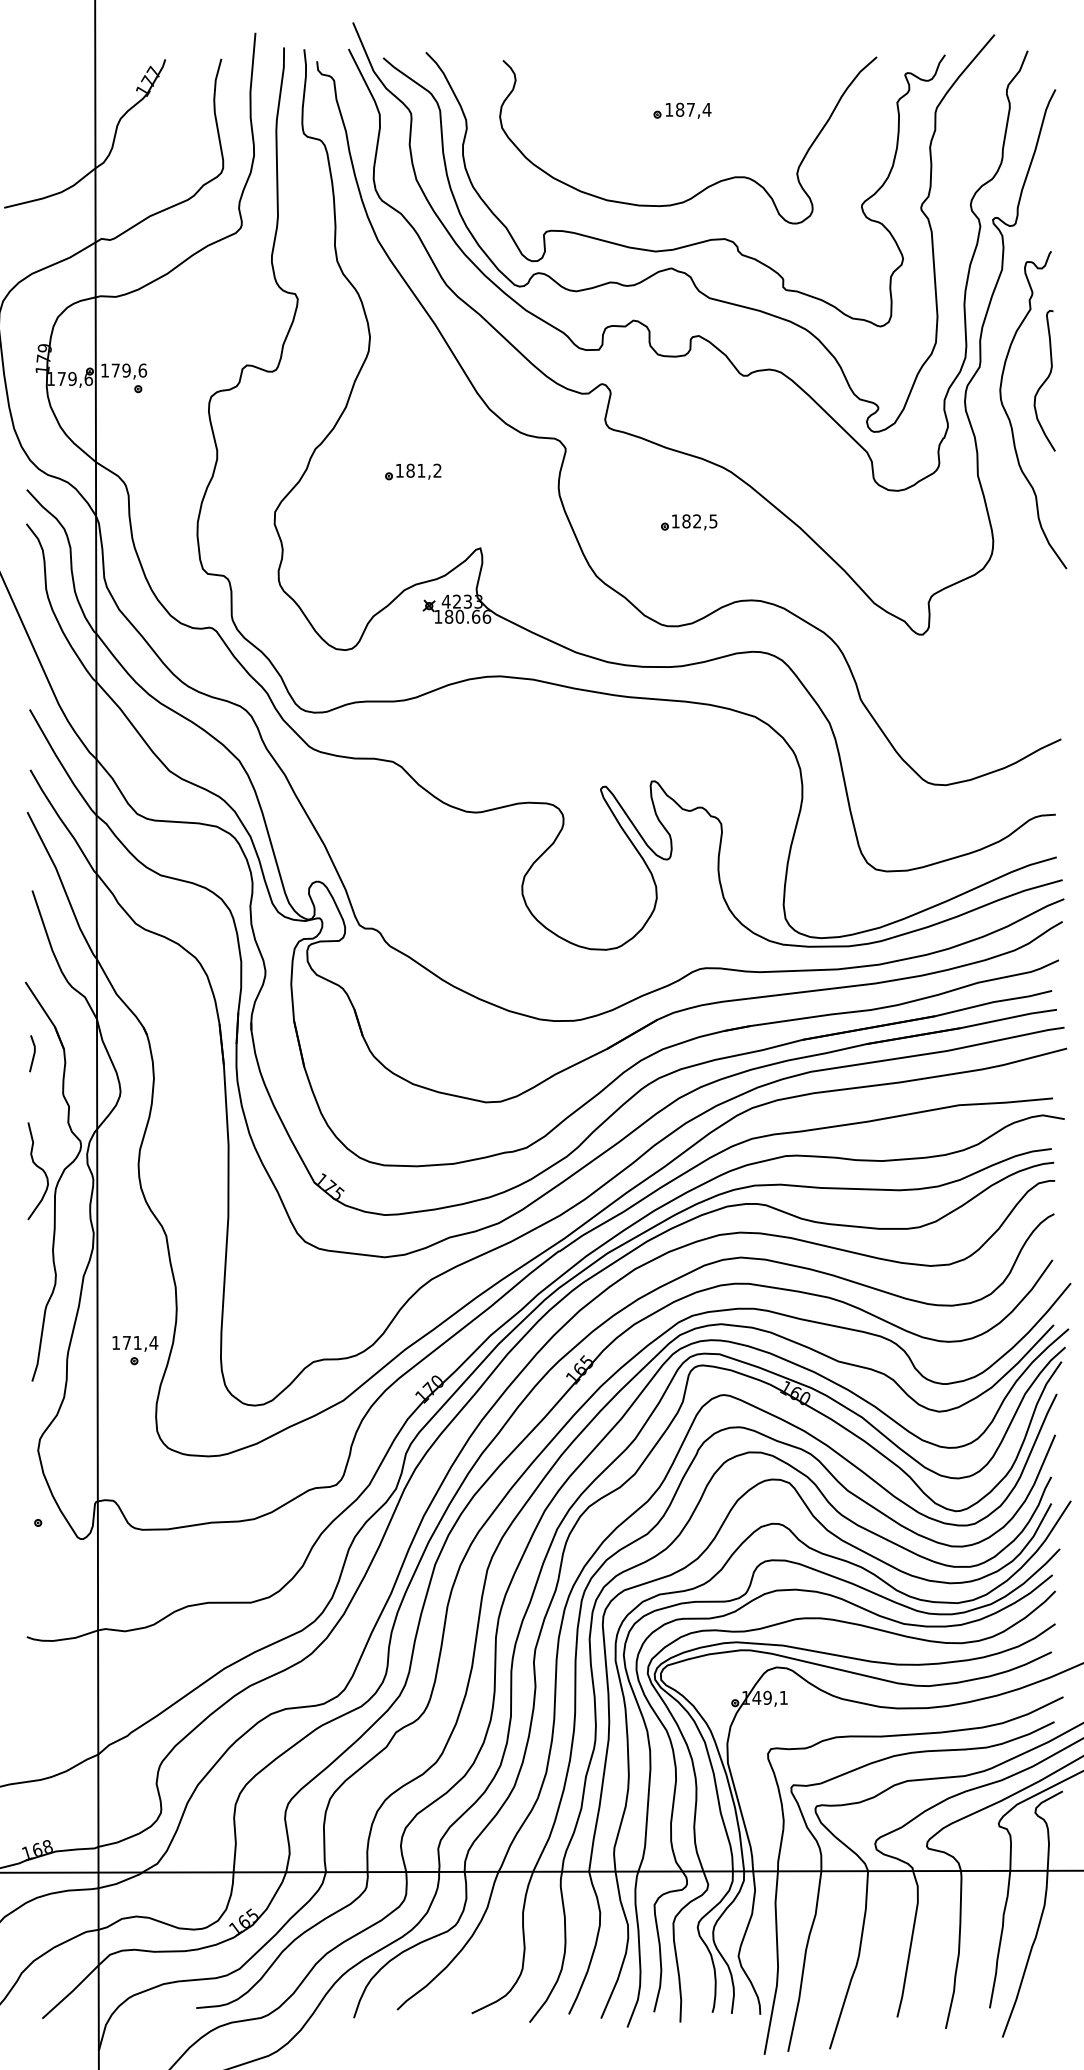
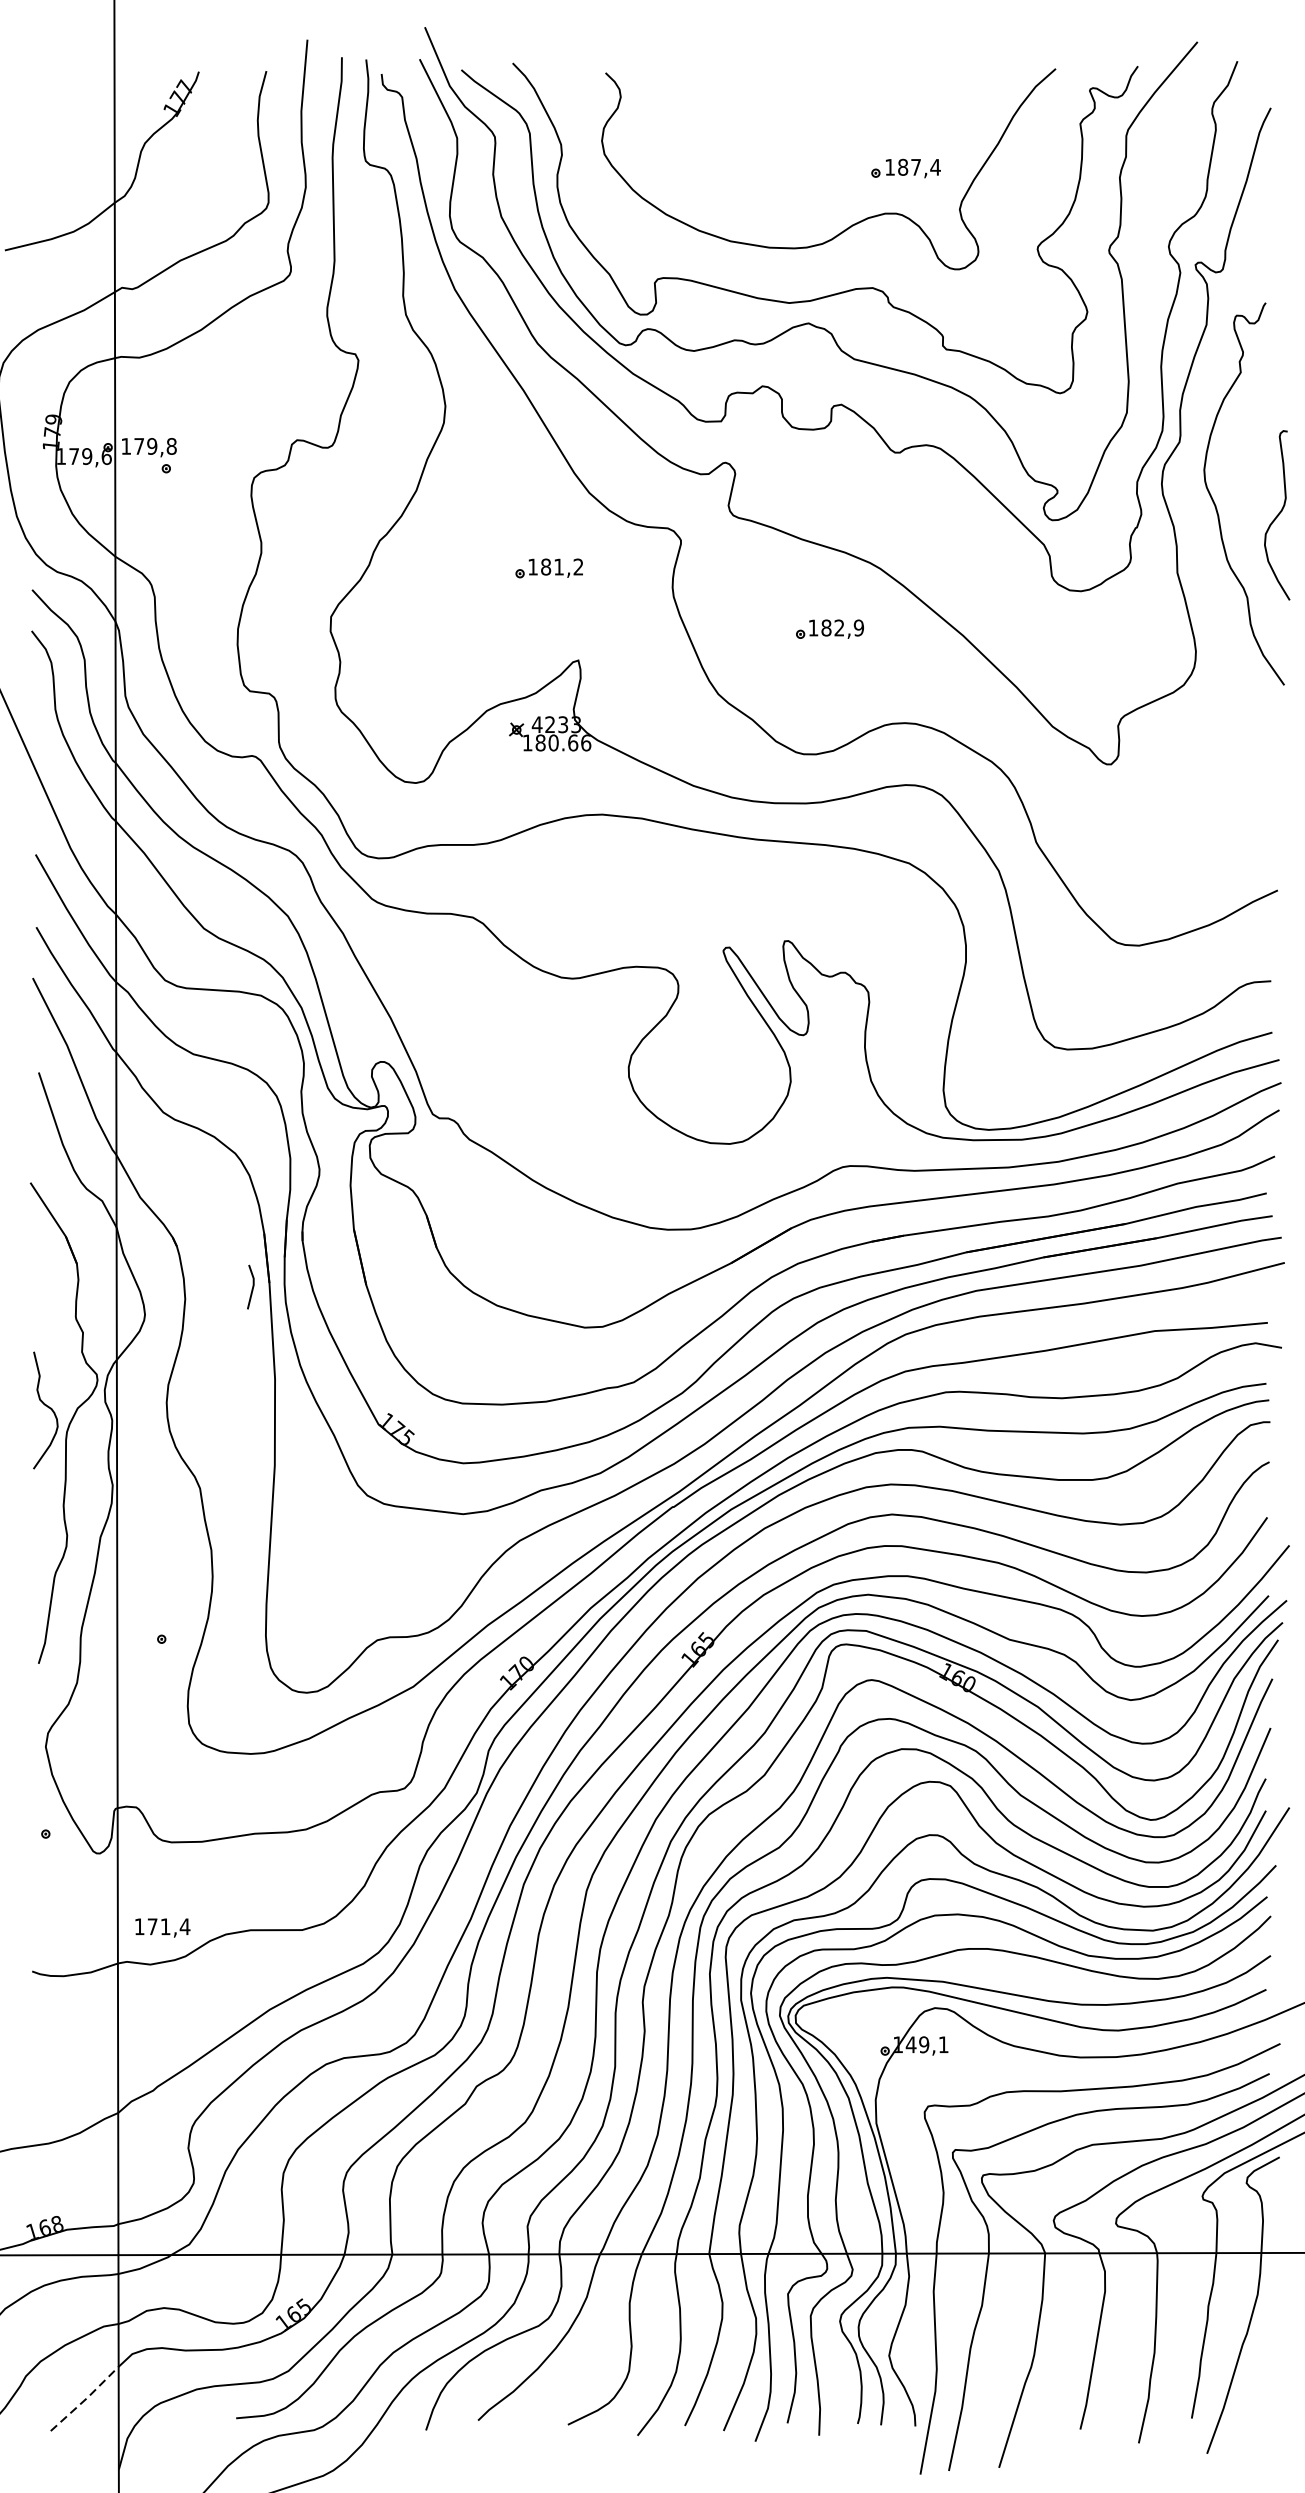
part: (682, 110) -> (905, 168), moved
text: (142, 370) -> (171, 446), 179,6 -> 179,8
curve: (1044, 380) -> (1276, 514), moved
part: (413, 471) -> (549, 567), moved
text: (713, 521) -> (859, 628), 182,5 -> 182,9
line: (33, 1053) -> (252, 1286), moved
text: (135, 1343) -> (162, 1927), moved
line: (71, 1992) -> (85, 2399), solid -> dashed

